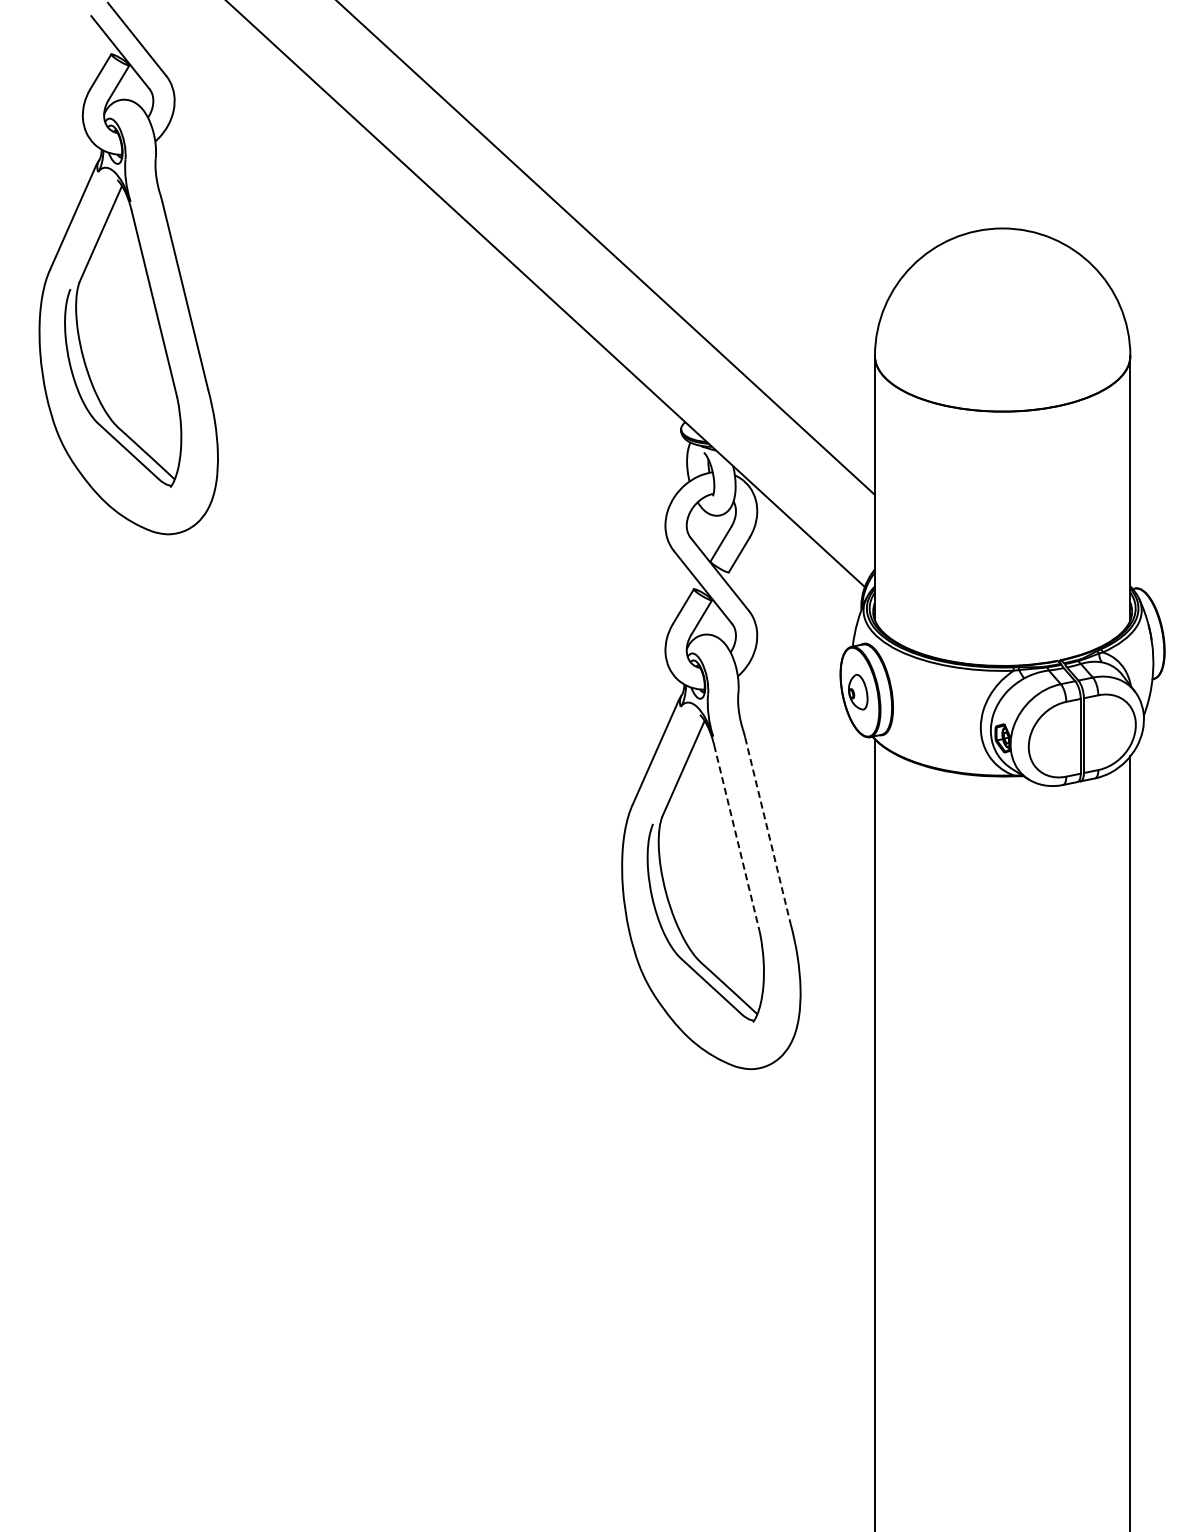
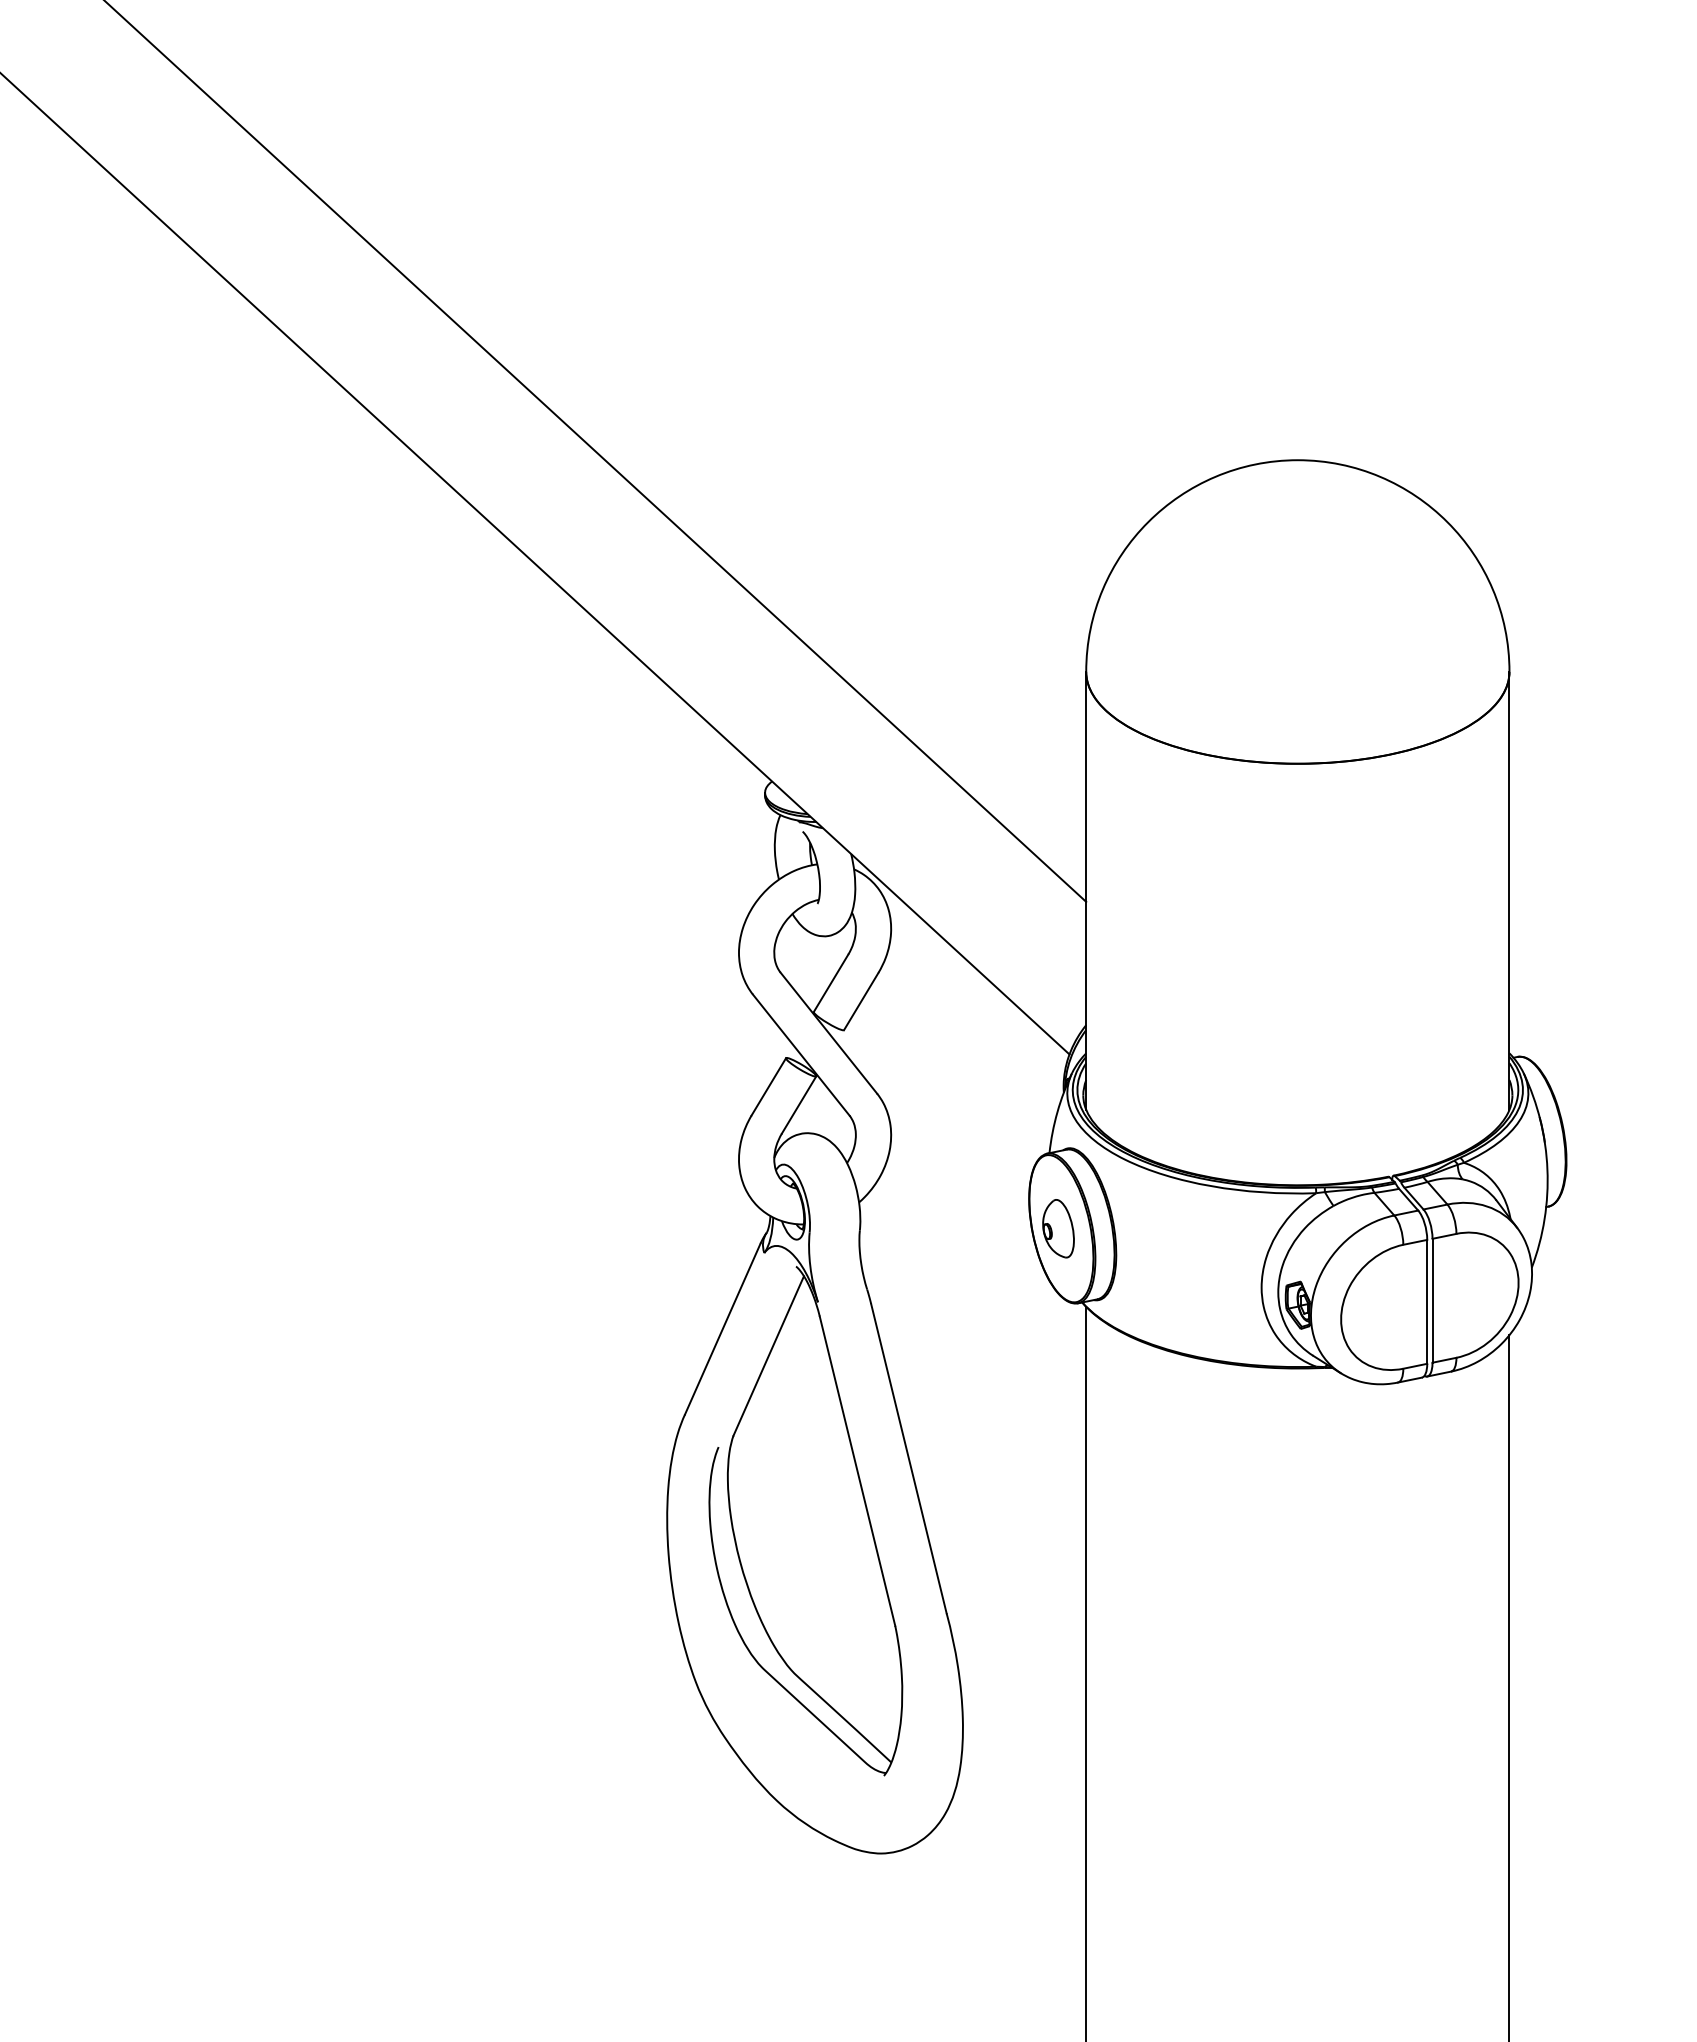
line: (768, 831) -> (909, 1459), dashed -> solid
line: (737, 838) -> (858, 1471), dashed -> solid

